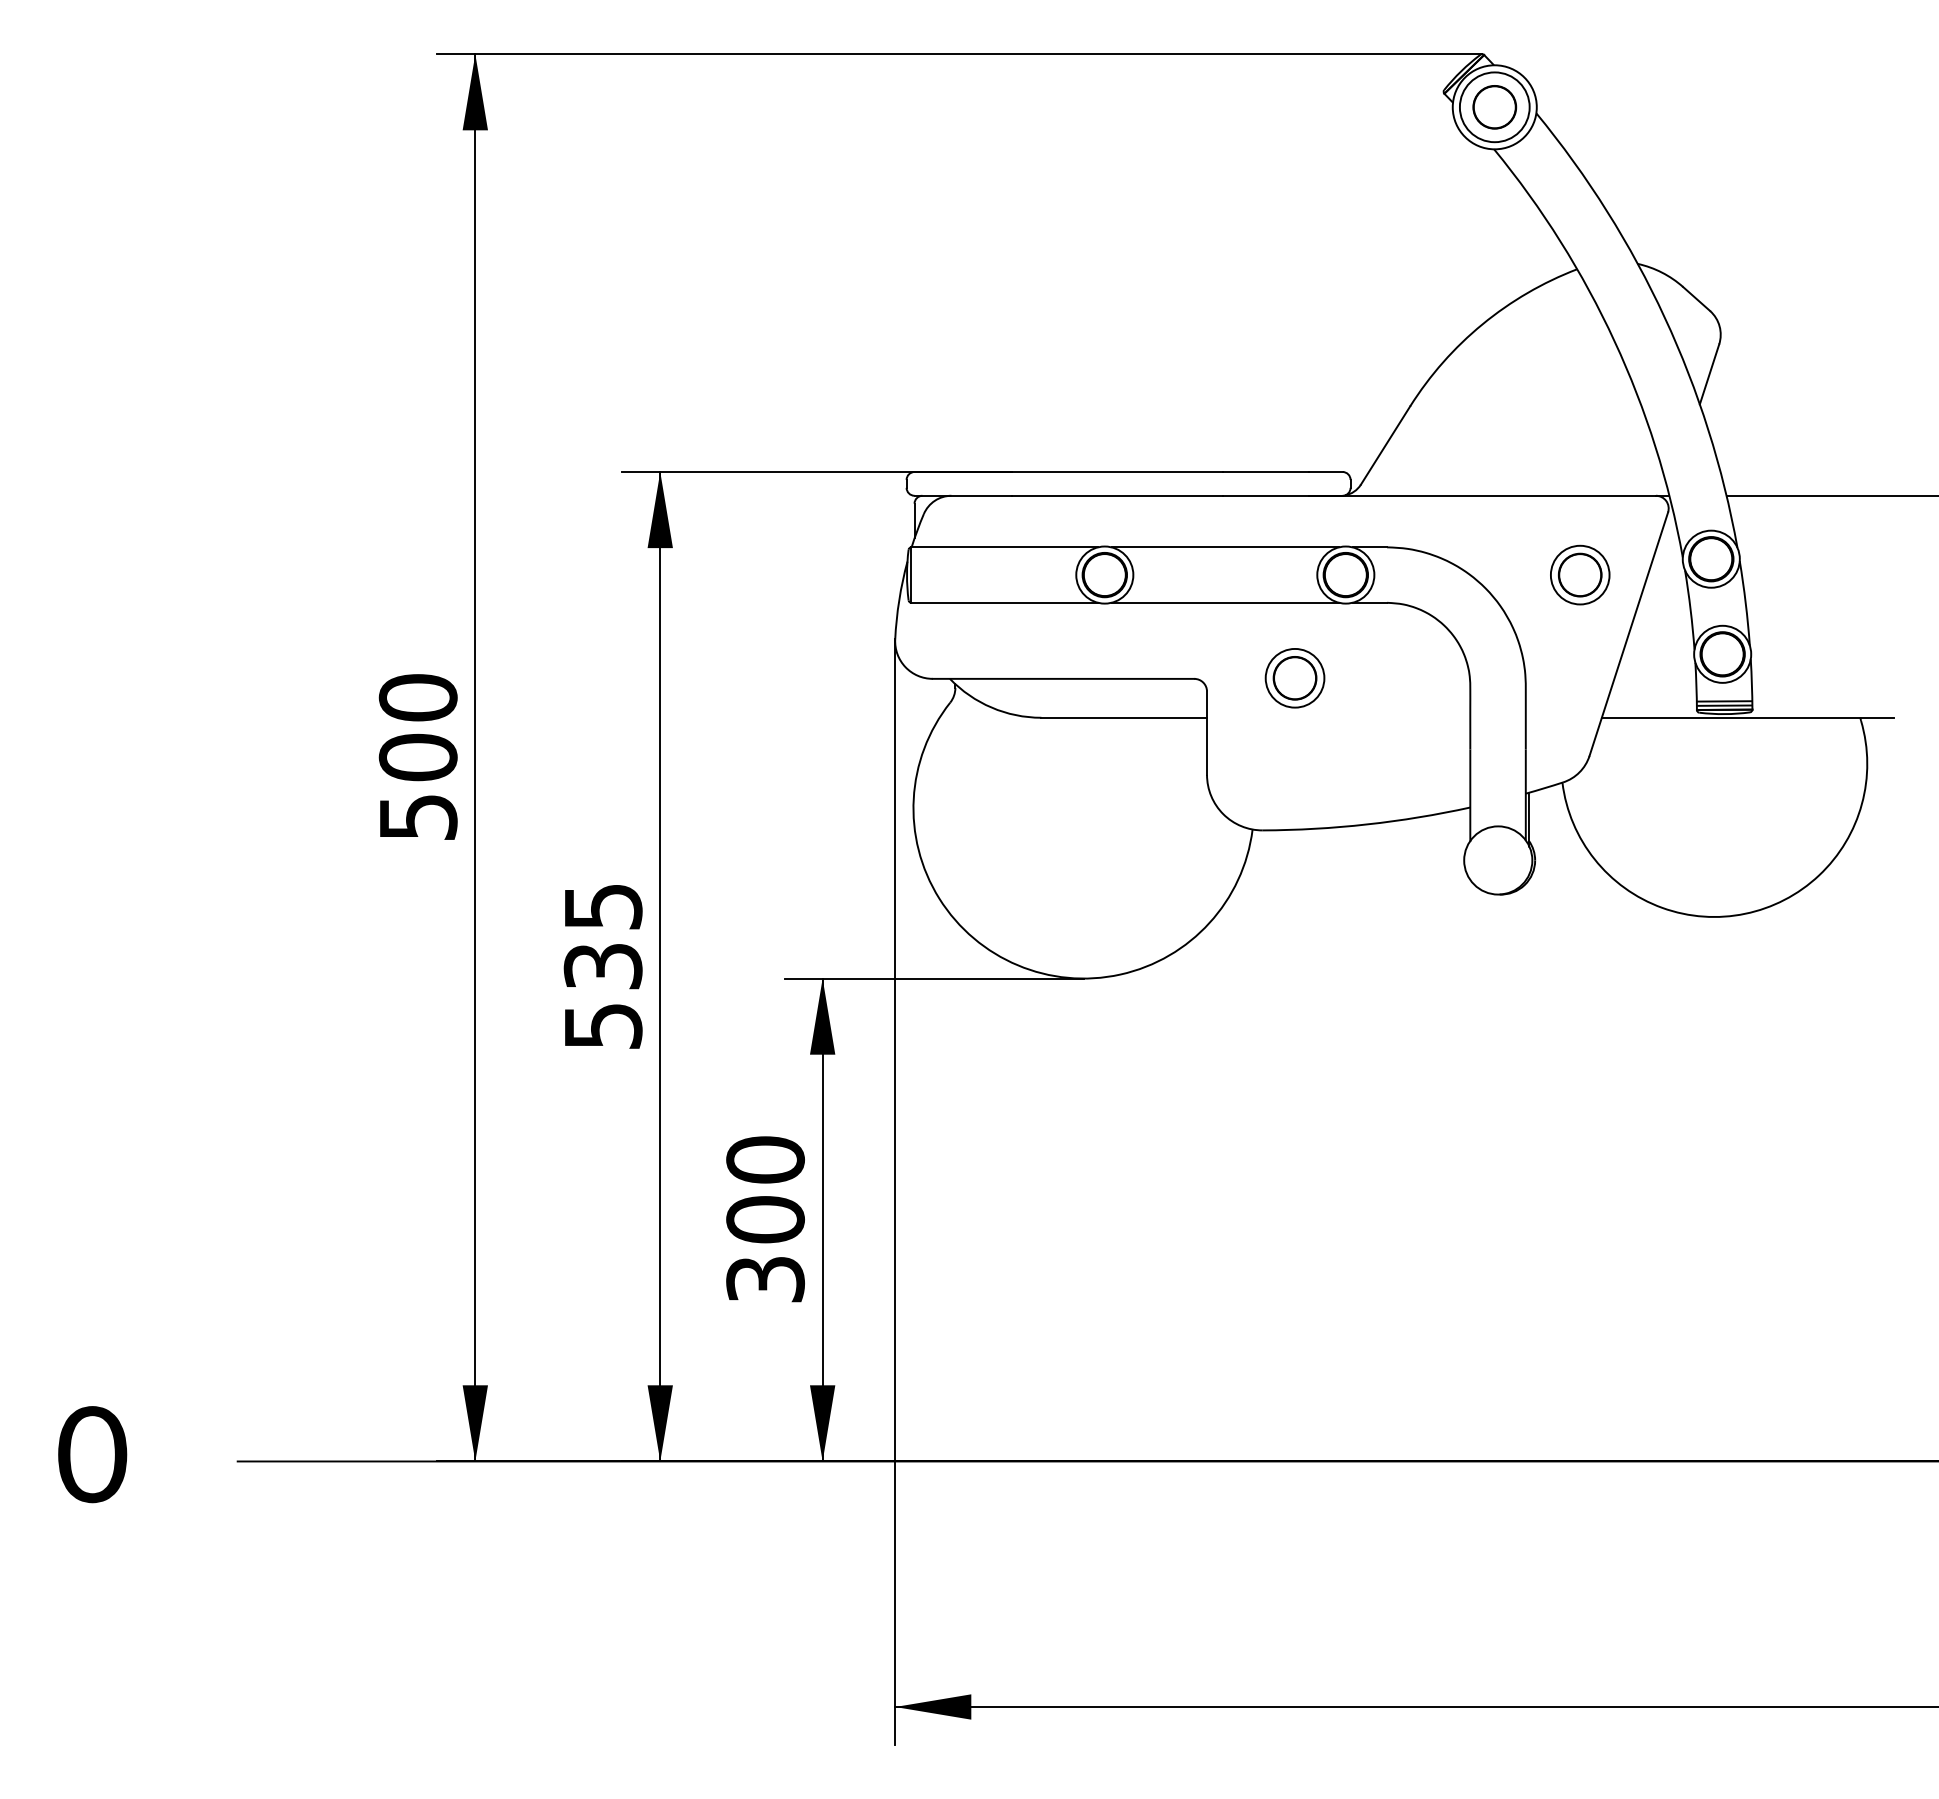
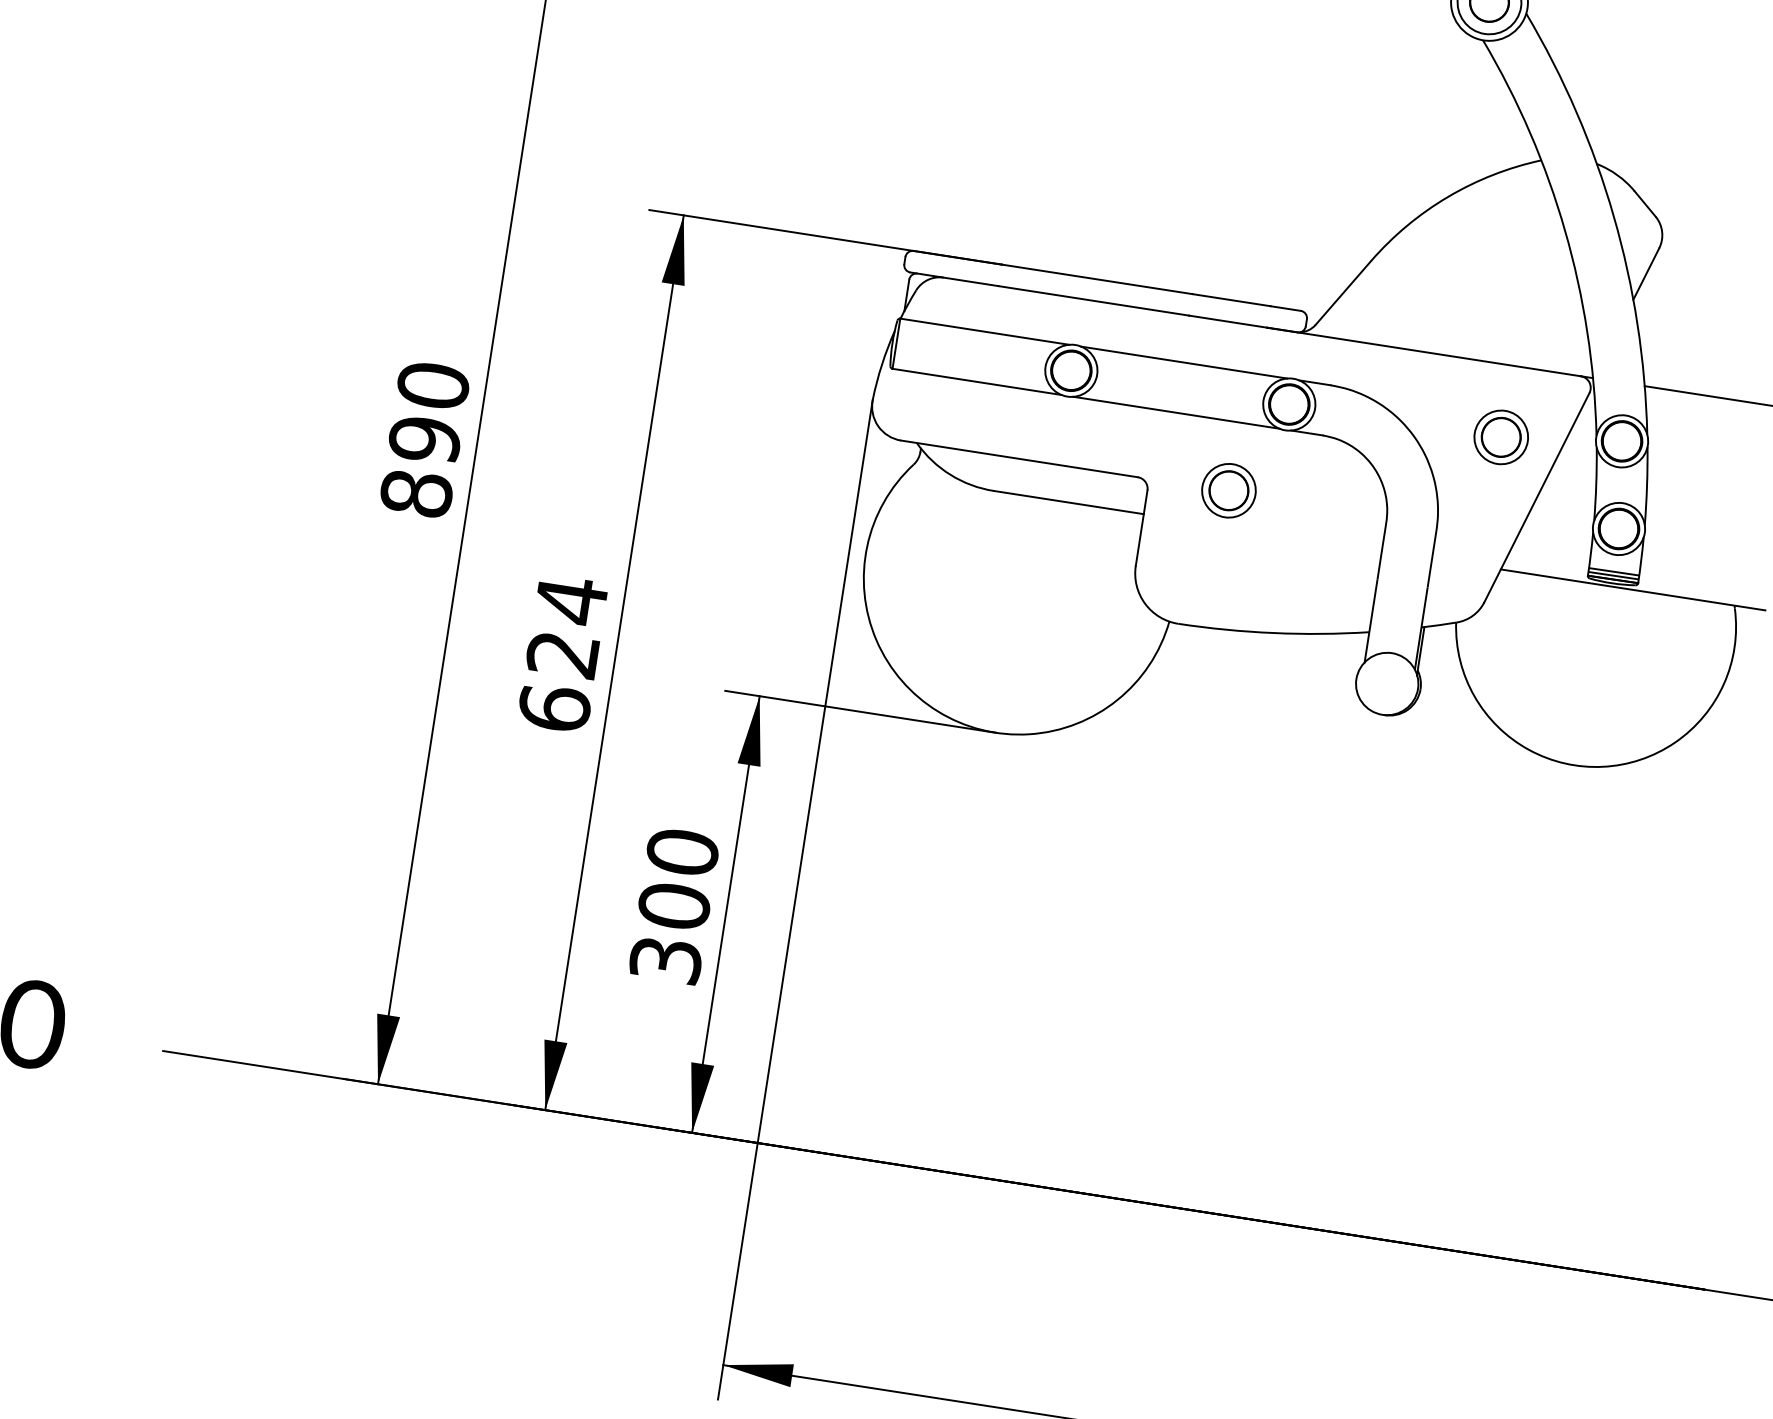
text: (417, 786) -> (420, 465), 500 -> 890
text: (602, 965) -> (562, 653), 535 -> 624

